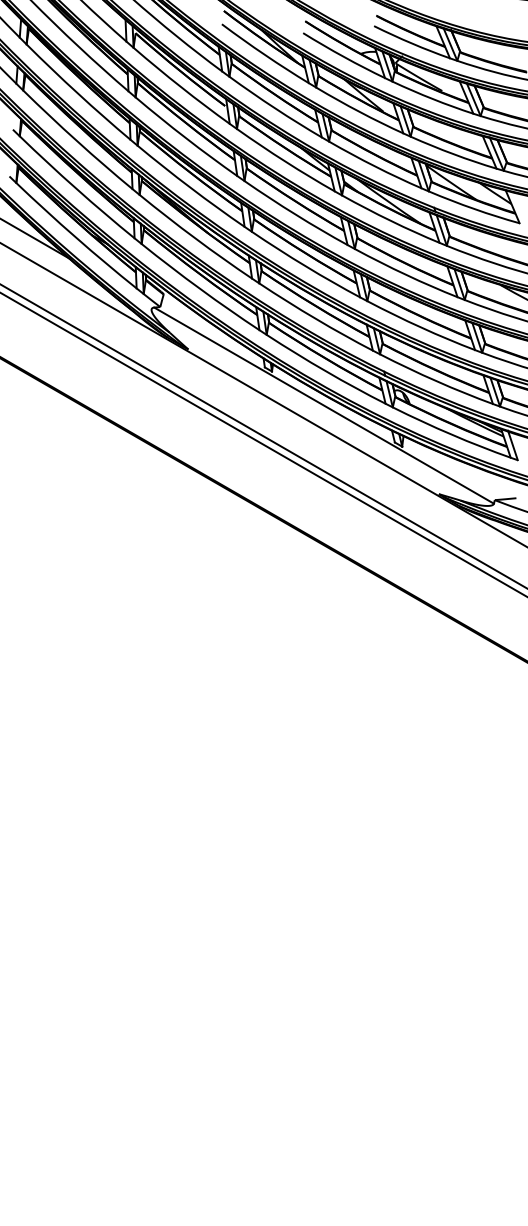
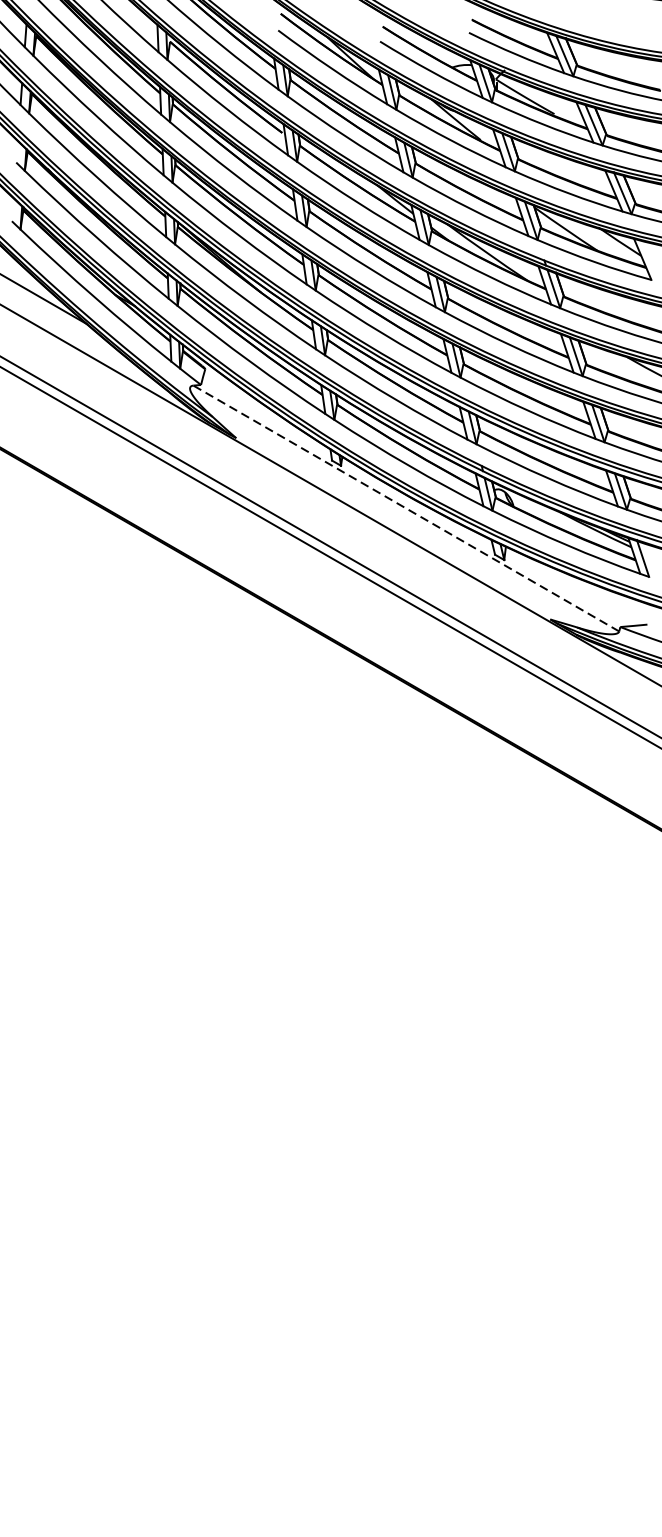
line: (323, 405) -> (405, 508), solid -> dashed

